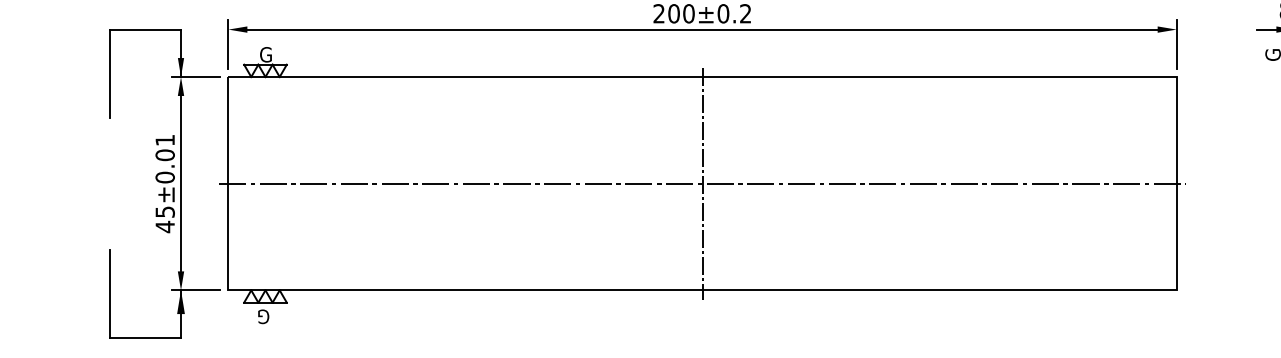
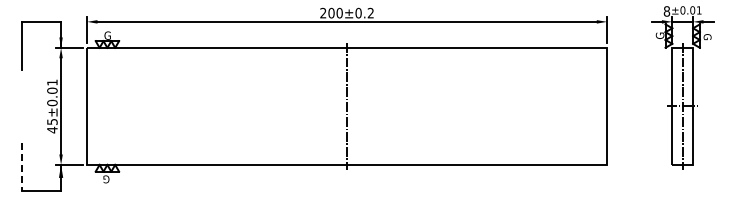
line: (701, 183) -> (346, 106), removed
line: (110, 295) -> (22, 167), solid -> dashed

